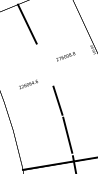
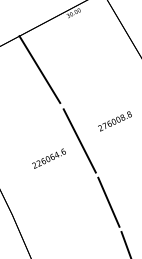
line: (45, 65) -> (80, 141), added
text: (28, 84) -> (49, 158), moved

